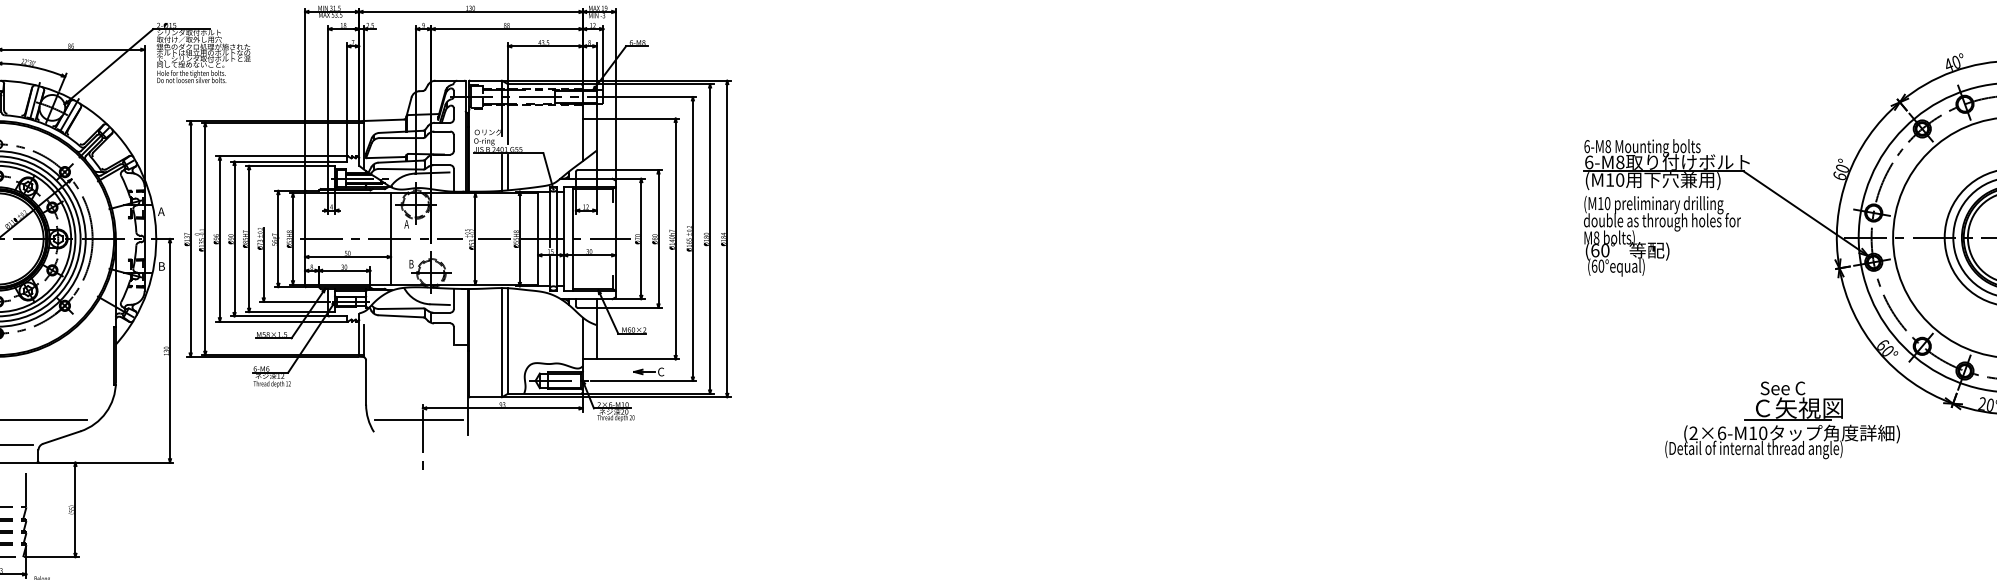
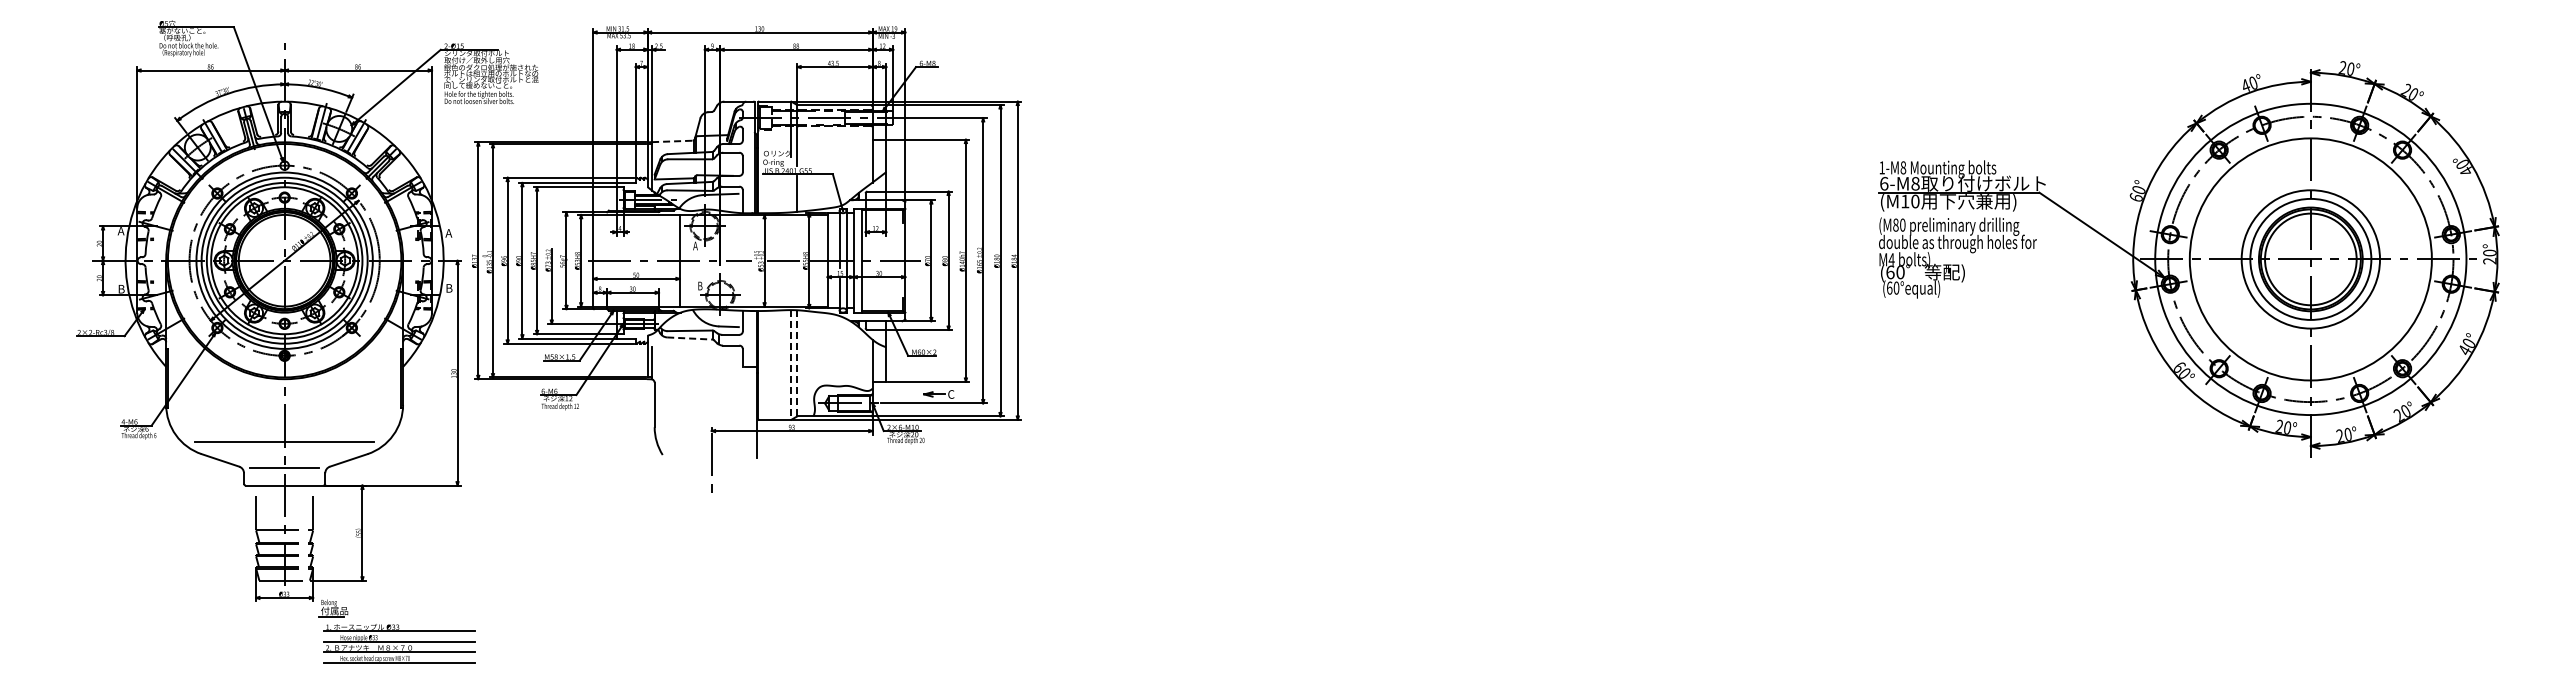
line: (383, 120) -> (672, 141), solid -> dashed
text: (1587, 146) -> (1882, 167), 6-M8 -> 1-M8
line: (502, 173) -> (791, 194), removed
text: (1600, 202) -> (1895, 224), (M10 -> (M80
text: (1596, 237) -> (1891, 259), M8 -> M4
line: (401, 316) -> (690, 338), solid -> dashed
line: (508, 341) -> (797, 363), solid -> dashed
line: (502, 342) -> (791, 364), solid -> dashed
line: (418, 419) -> (707, 442), removed
part: (1782, 420) -> (2078, 443), removed

